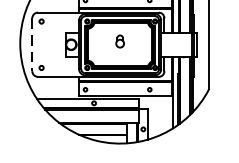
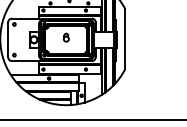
line: (32, 45) -> (8, 40), dashed -> solid

